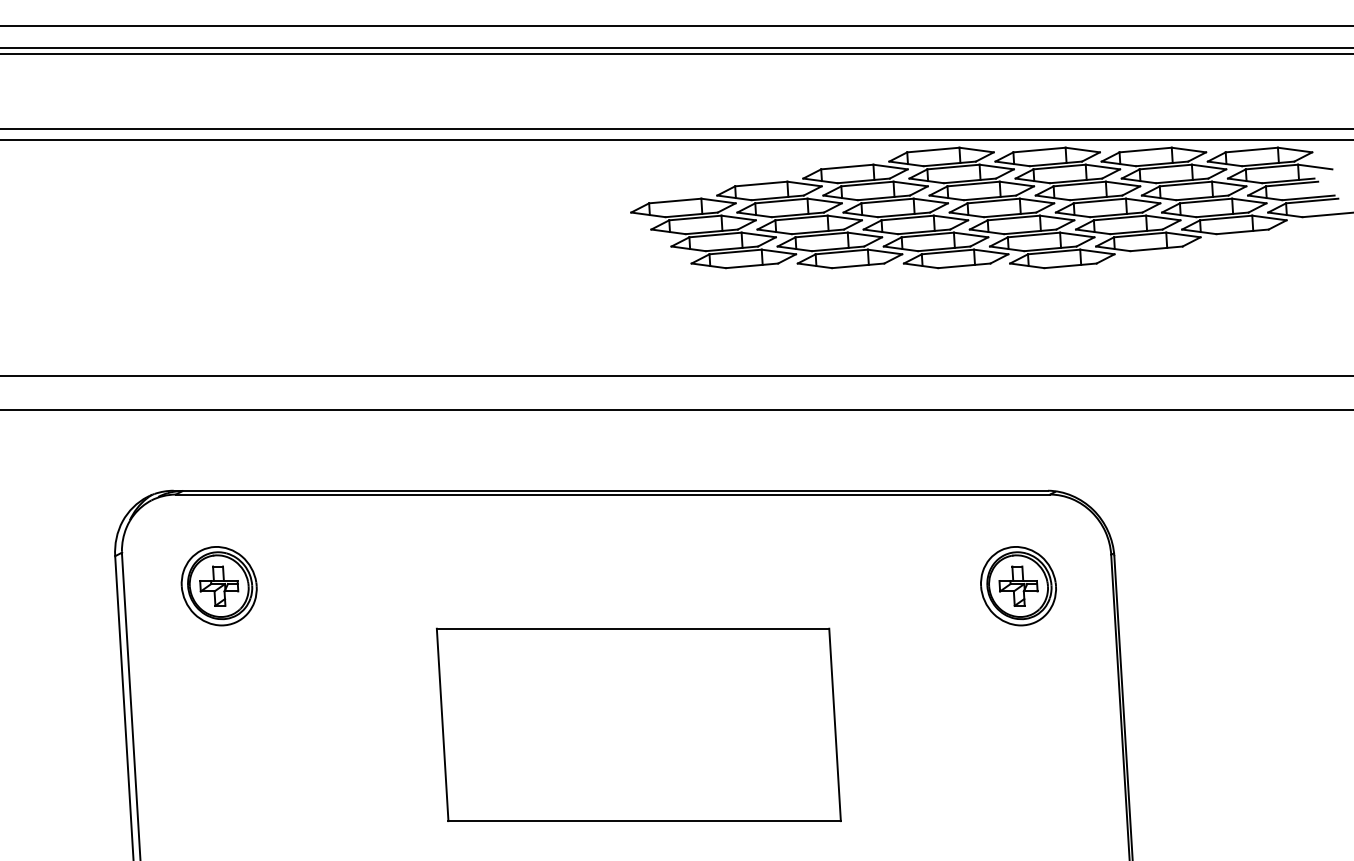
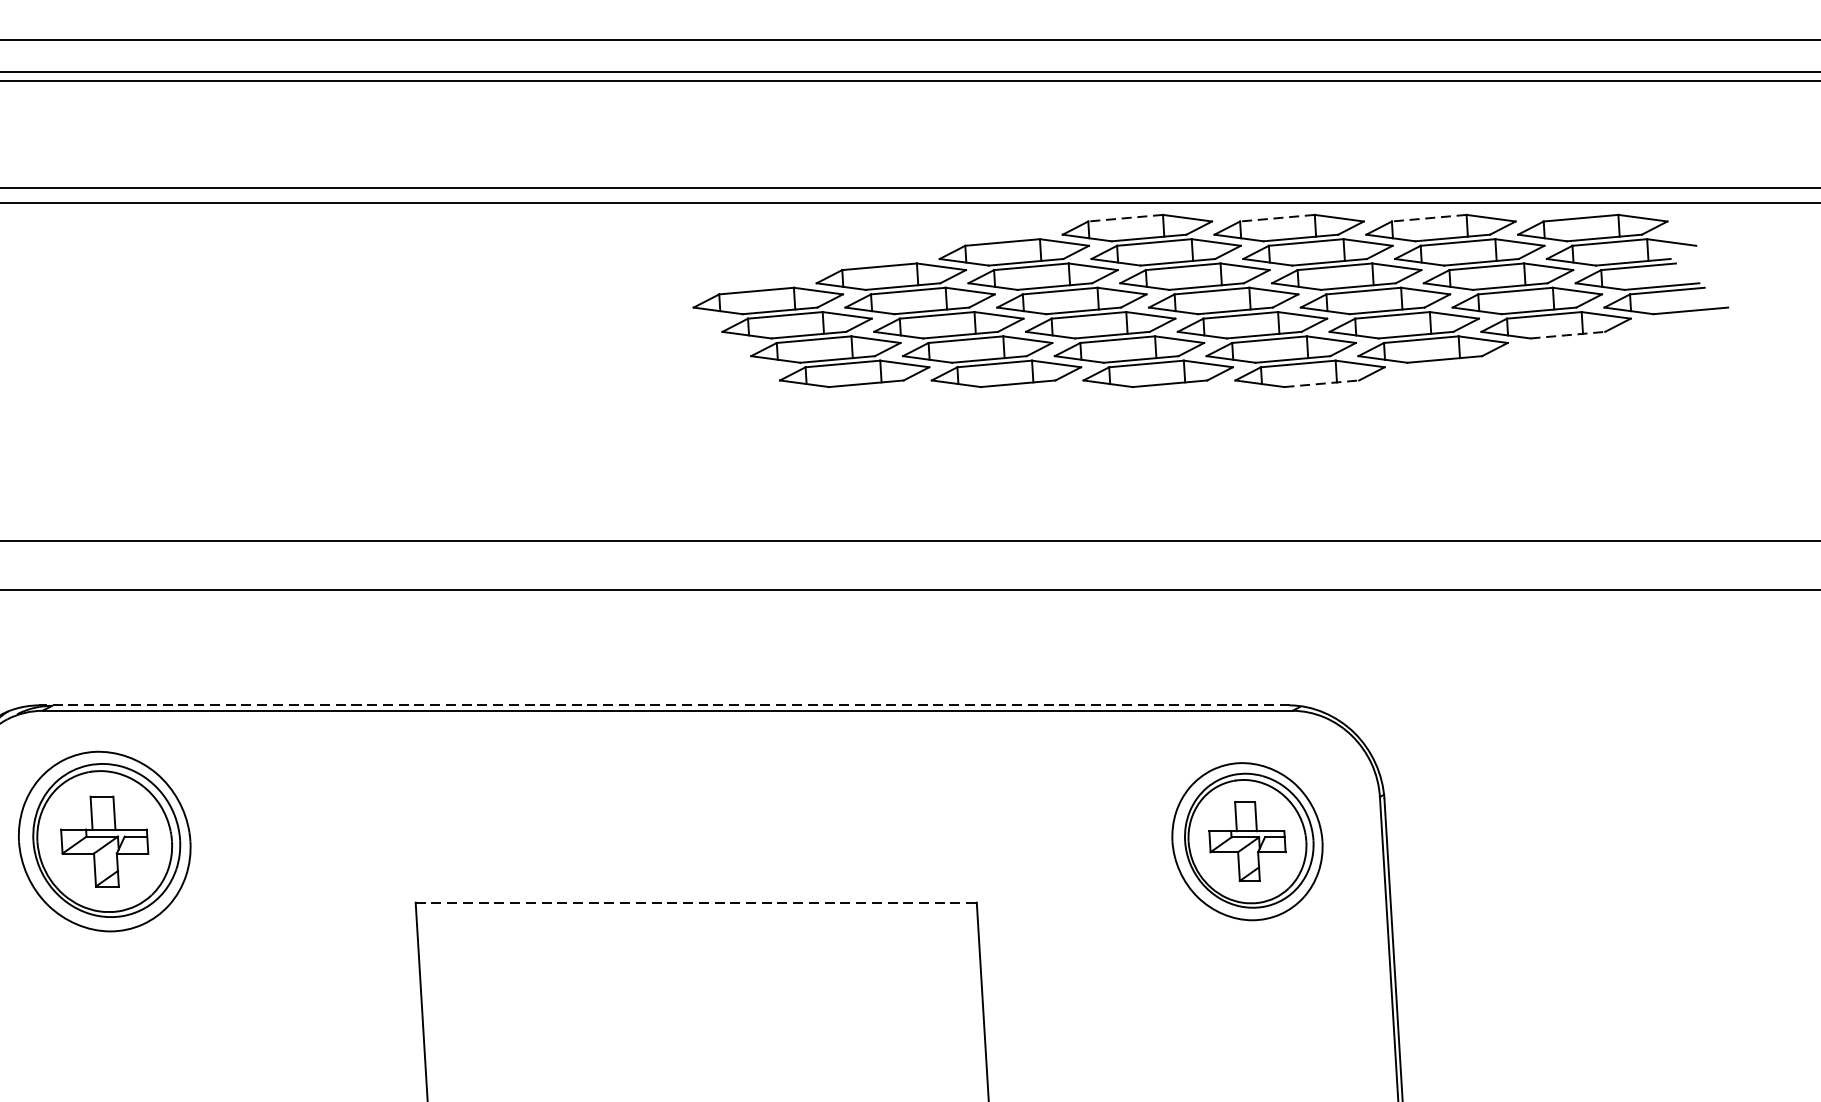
line: (932, 150) -> (1124, 218), solid -> dashed
line: (1039, 150) -> (1277, 218), solid -> dashed
line: (1145, 150) -> (1428, 218), solid -> dashed
line: (1243, 231) -> (1569, 334), solid -> dashed
line: (1071, 265) -> (1323, 383), solid -> dashed
line: (610, 490) -> (663, 705), solid -> dashed
part: (218, 586) -> (103, 842), size x1.6
part: (1018, 586) -> (1247, 842), size x1.4
line: (633, 628) -> (696, 902), solid -> dashed

